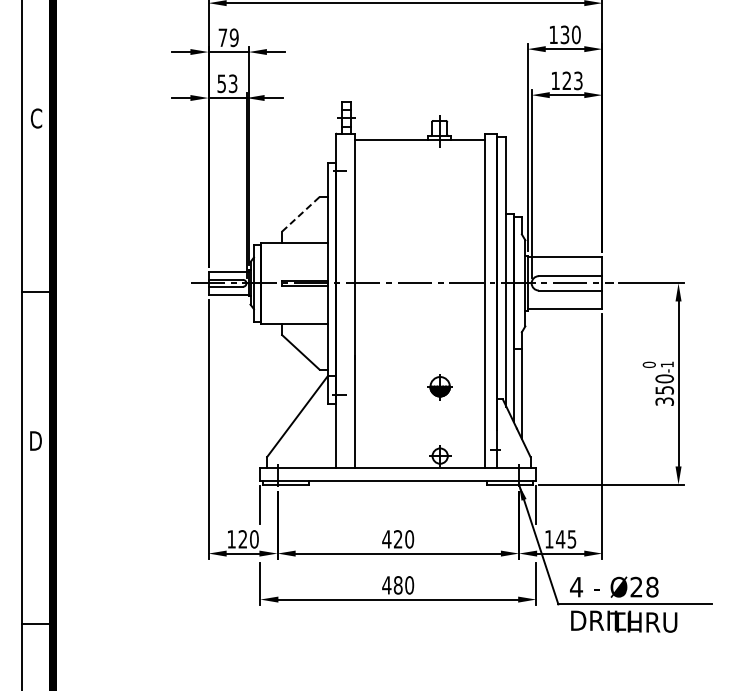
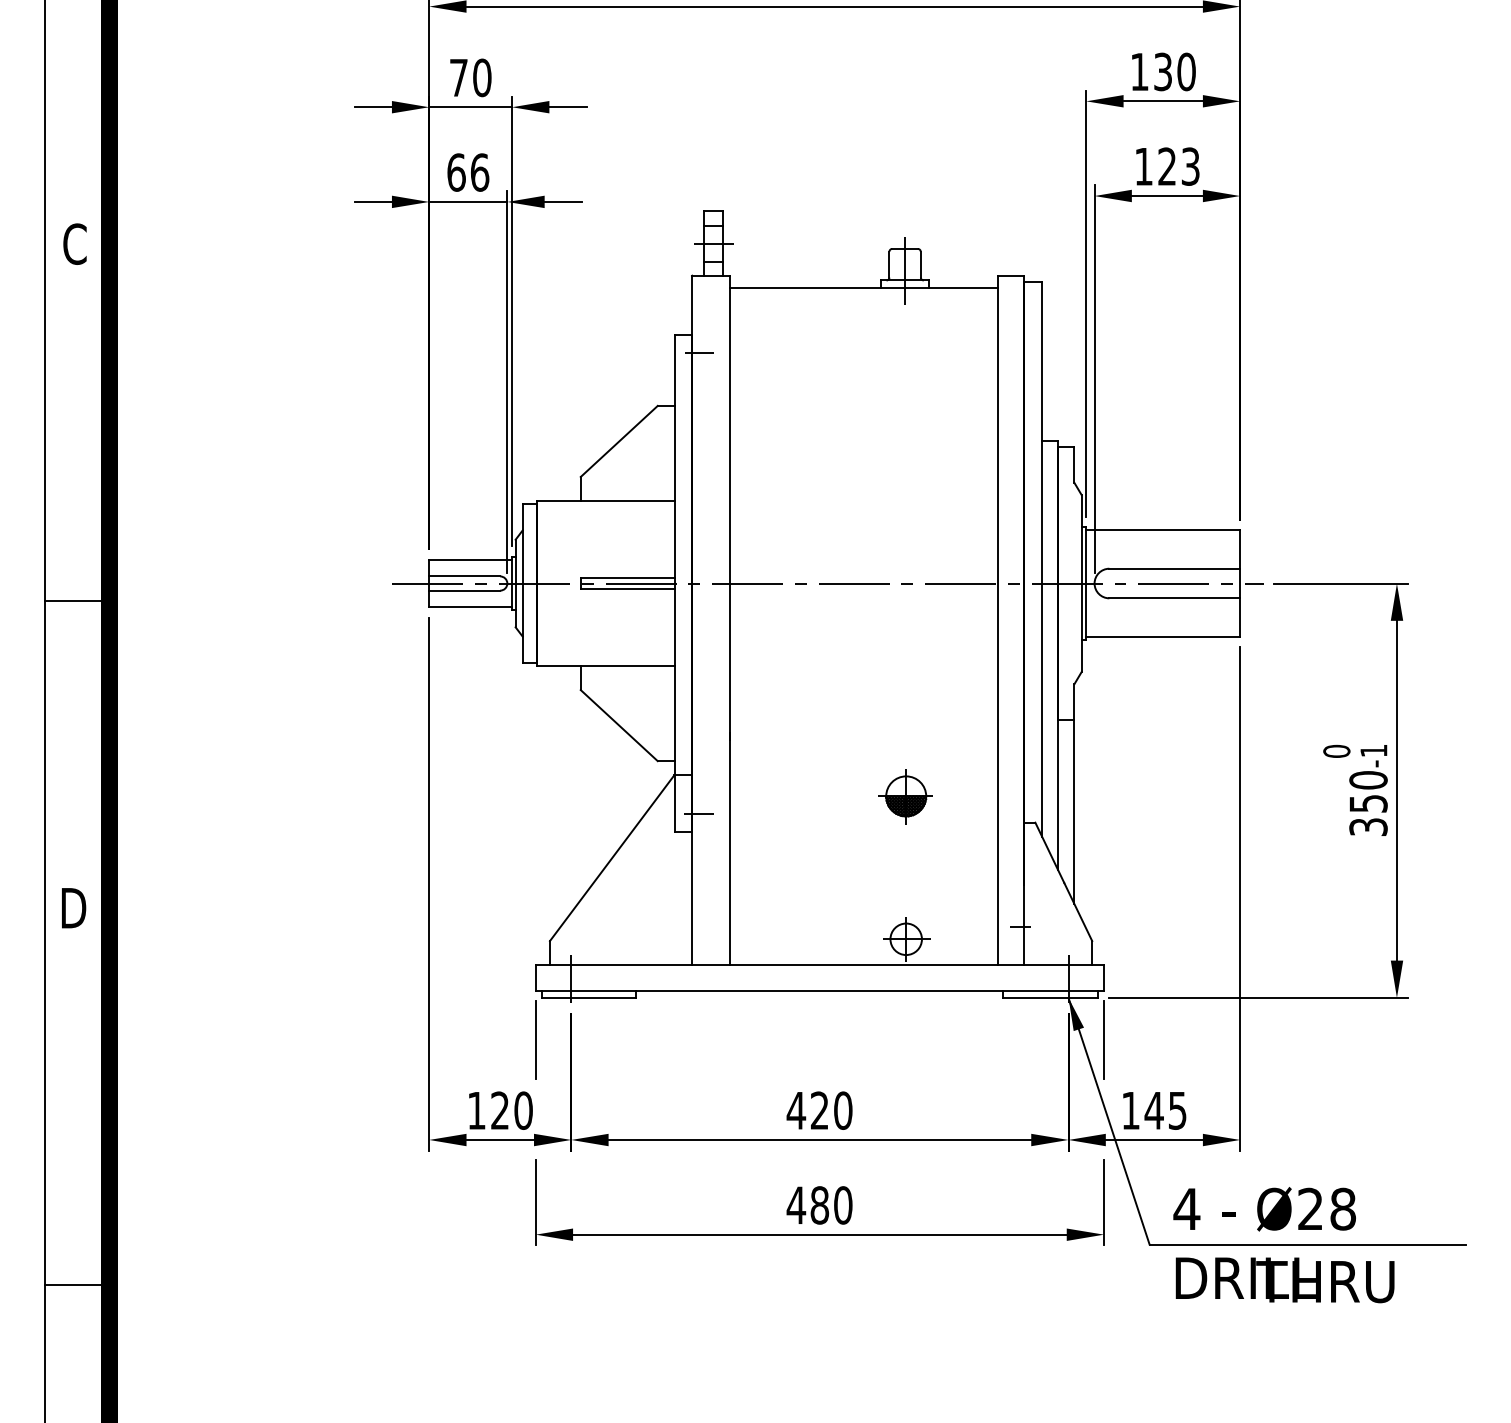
text: (233, 37) -> (480, 77), 79 -> 70
text: (227, 83) -> (468, 172), 53 -> 66
line: (300, 214) -> (618, 441), dashed -> solid

